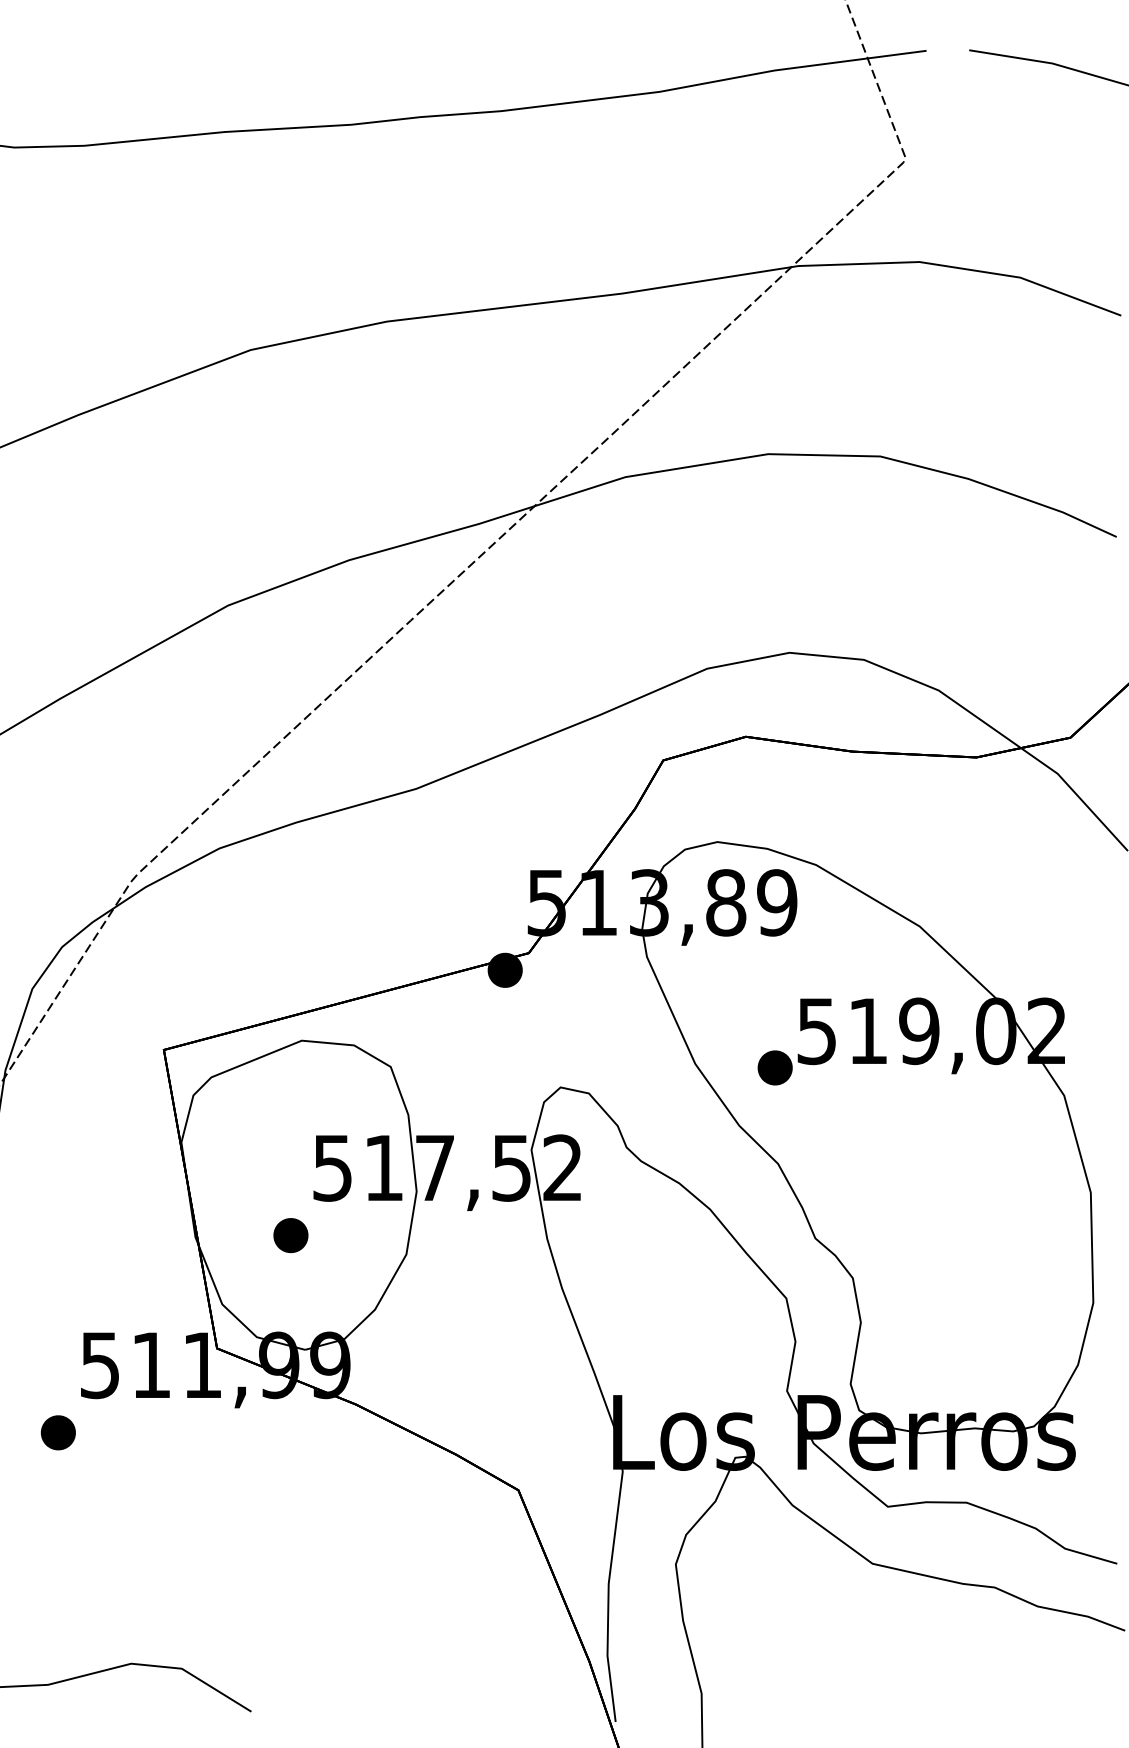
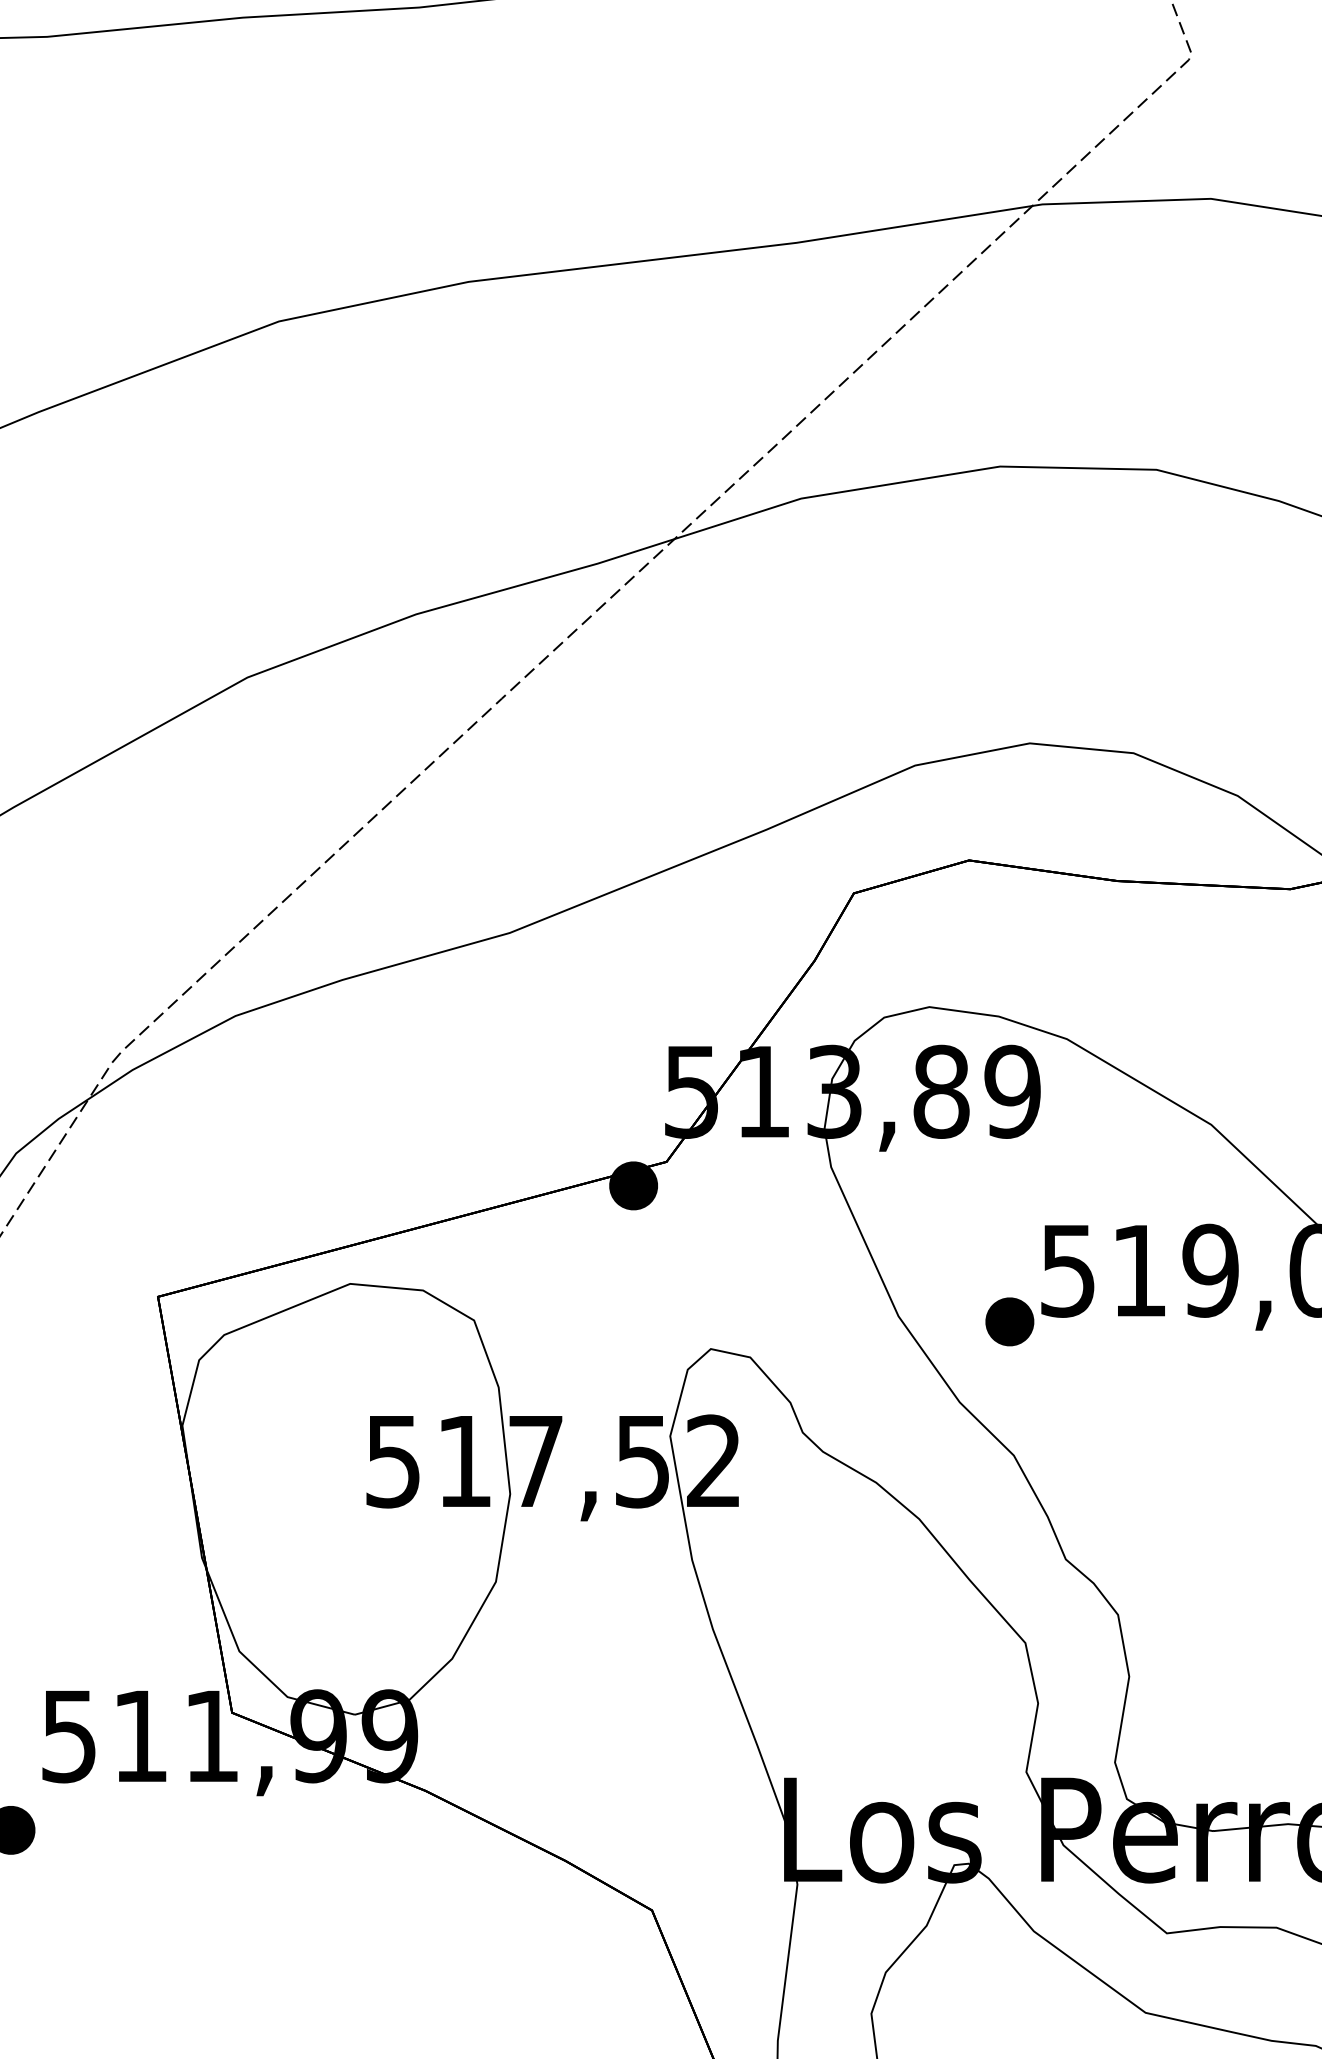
part: (290, 1235) -> (334, 1555), removed

